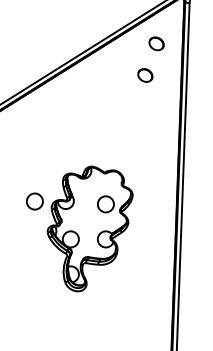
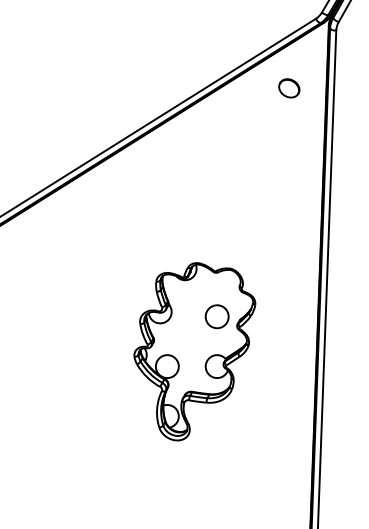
part: (145, 75) -> (273, 133), removed
circle: (34, 201) -> (115, 312), removed

